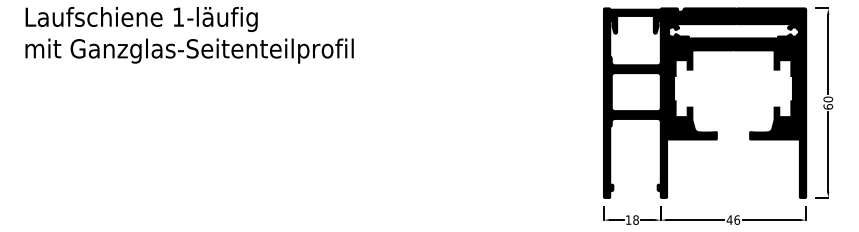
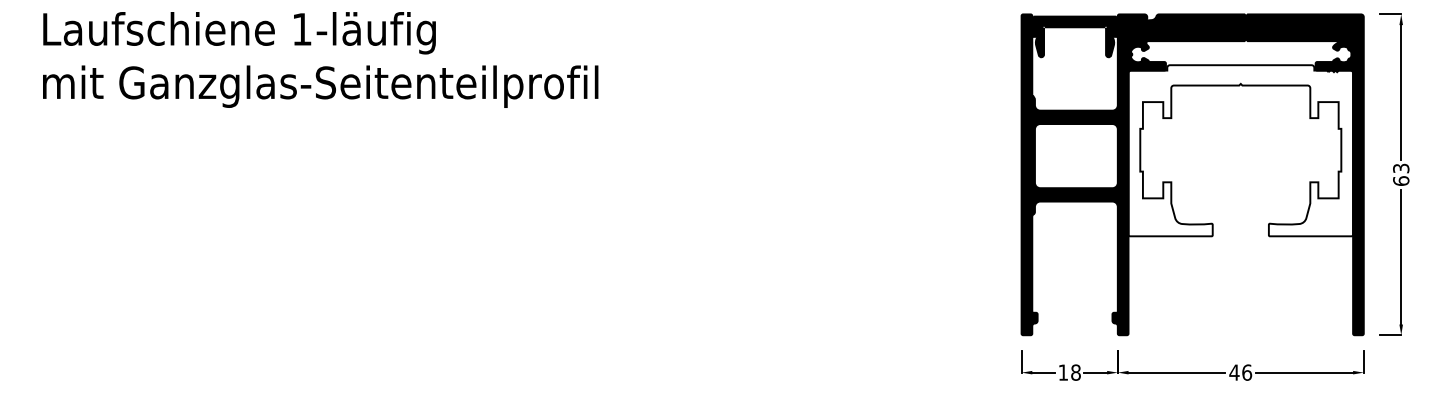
fill: (733, 88) -> (1240, 149), removed
text: (828, 99) -> (1401, 168), 60 -> 63

